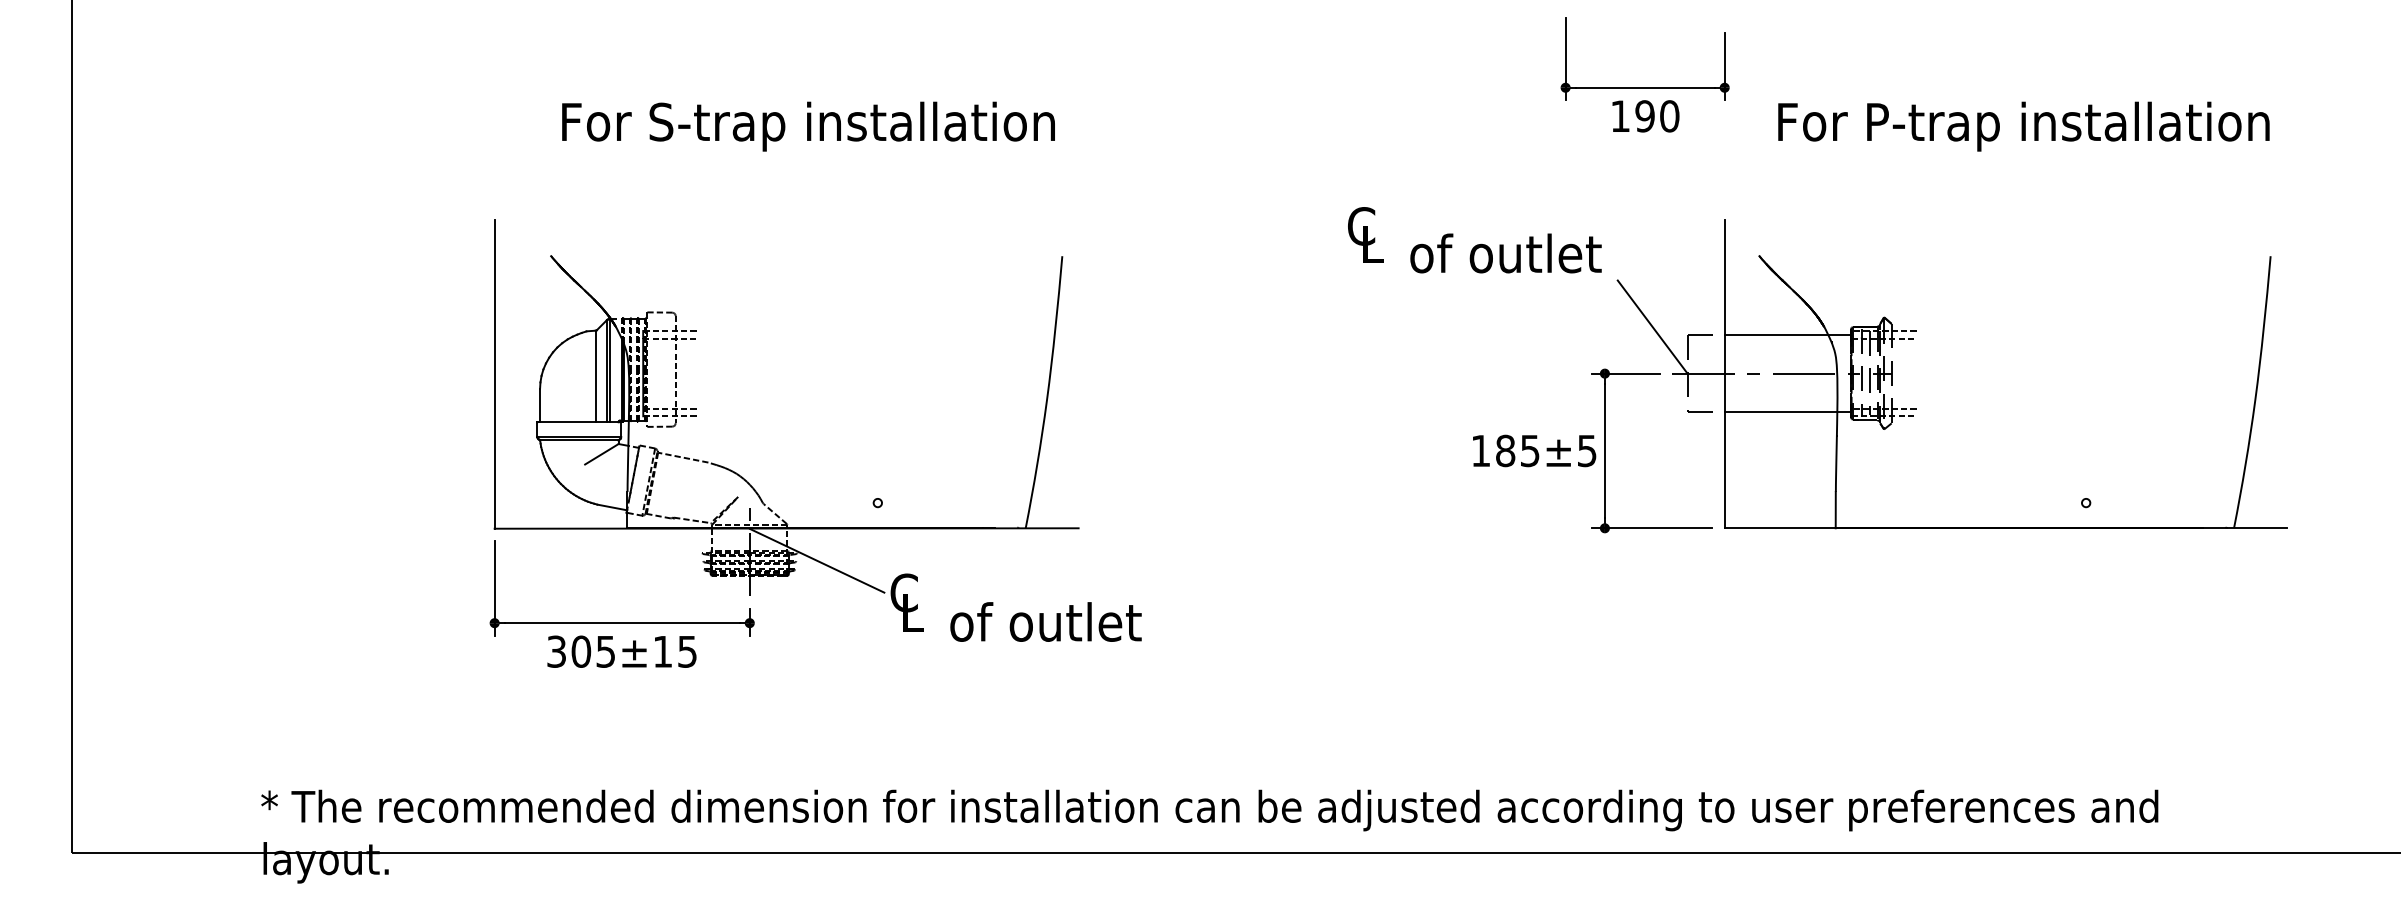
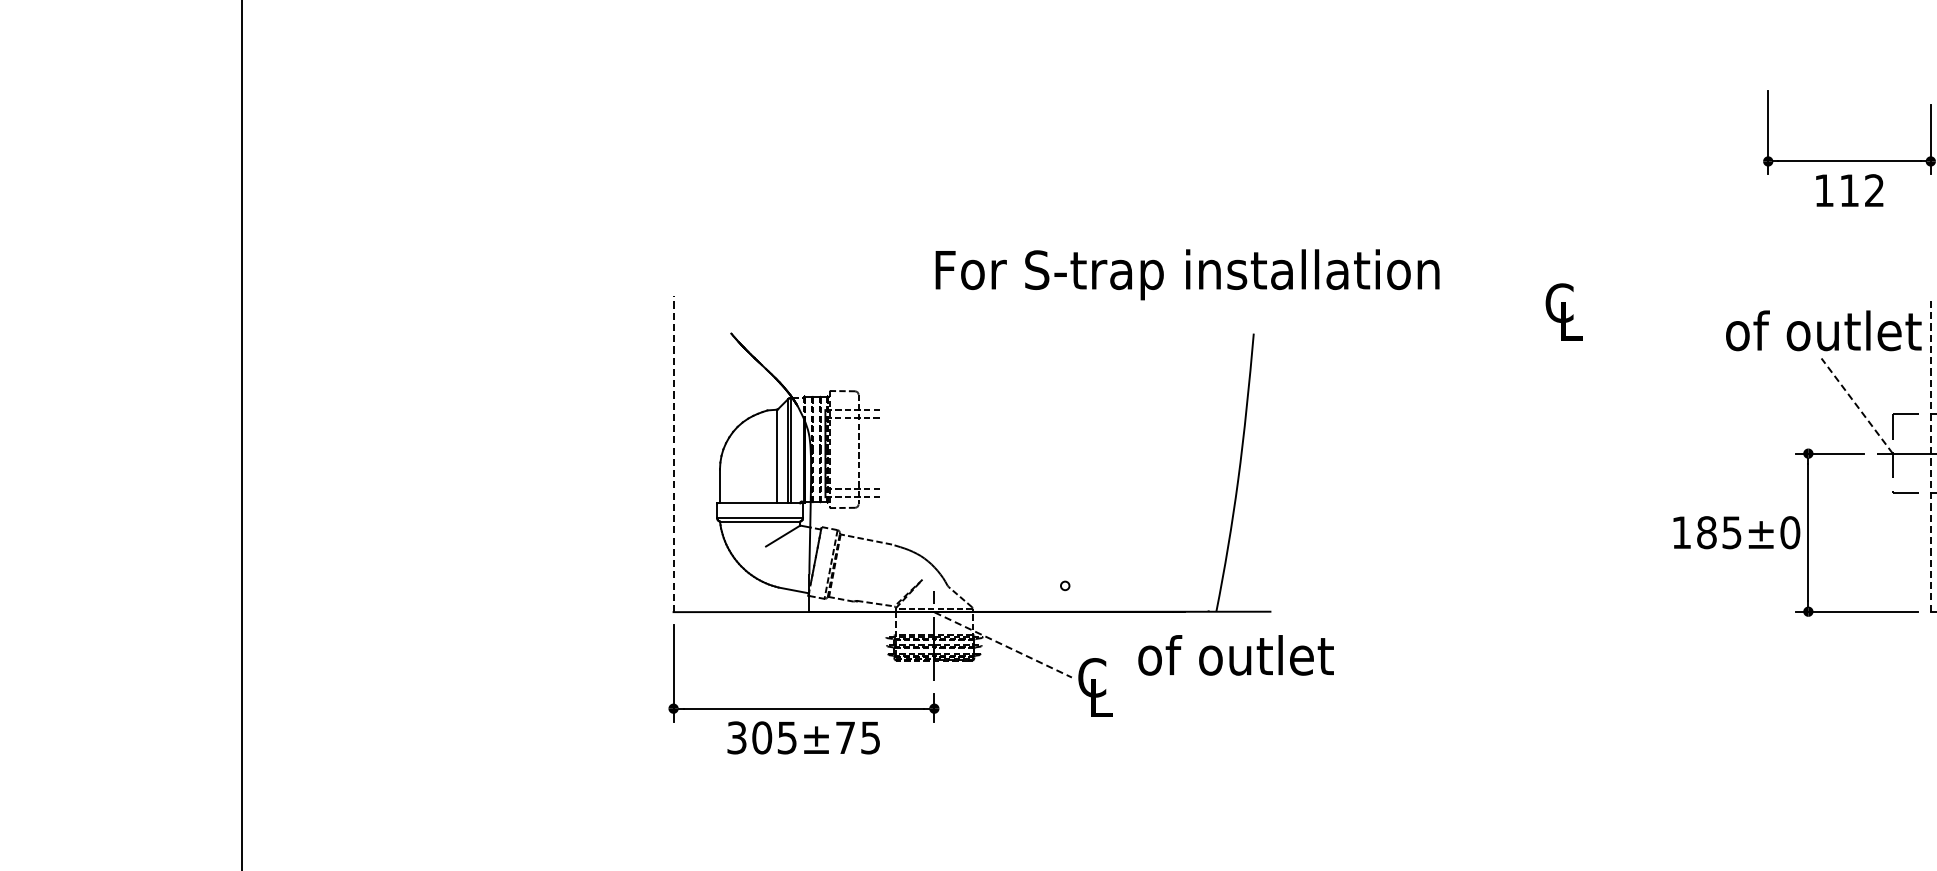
text: (1657, 116) -> (1862, 190), 190 -> 112
text: (808, 126) -> (1187, 274), moved
text: (1505, 253) -> (1823, 330), moved
line: (1652, 326) -> (1857, 405), solid -> dashed
line: (494, 373) -> (673, 453), solid -> dashed
line: (1724, 374) -> (1930, 454), solid -> dashed
text: (1586, 450) -> (1789, 532), 185±5 -> 185±0
line: (817, 561) -> (1003, 645), solid -> dashed
text: (1045, 621) -> (1235, 654), moved
text: (662, 651) -> (845, 737), 305±15 -> 305±75

